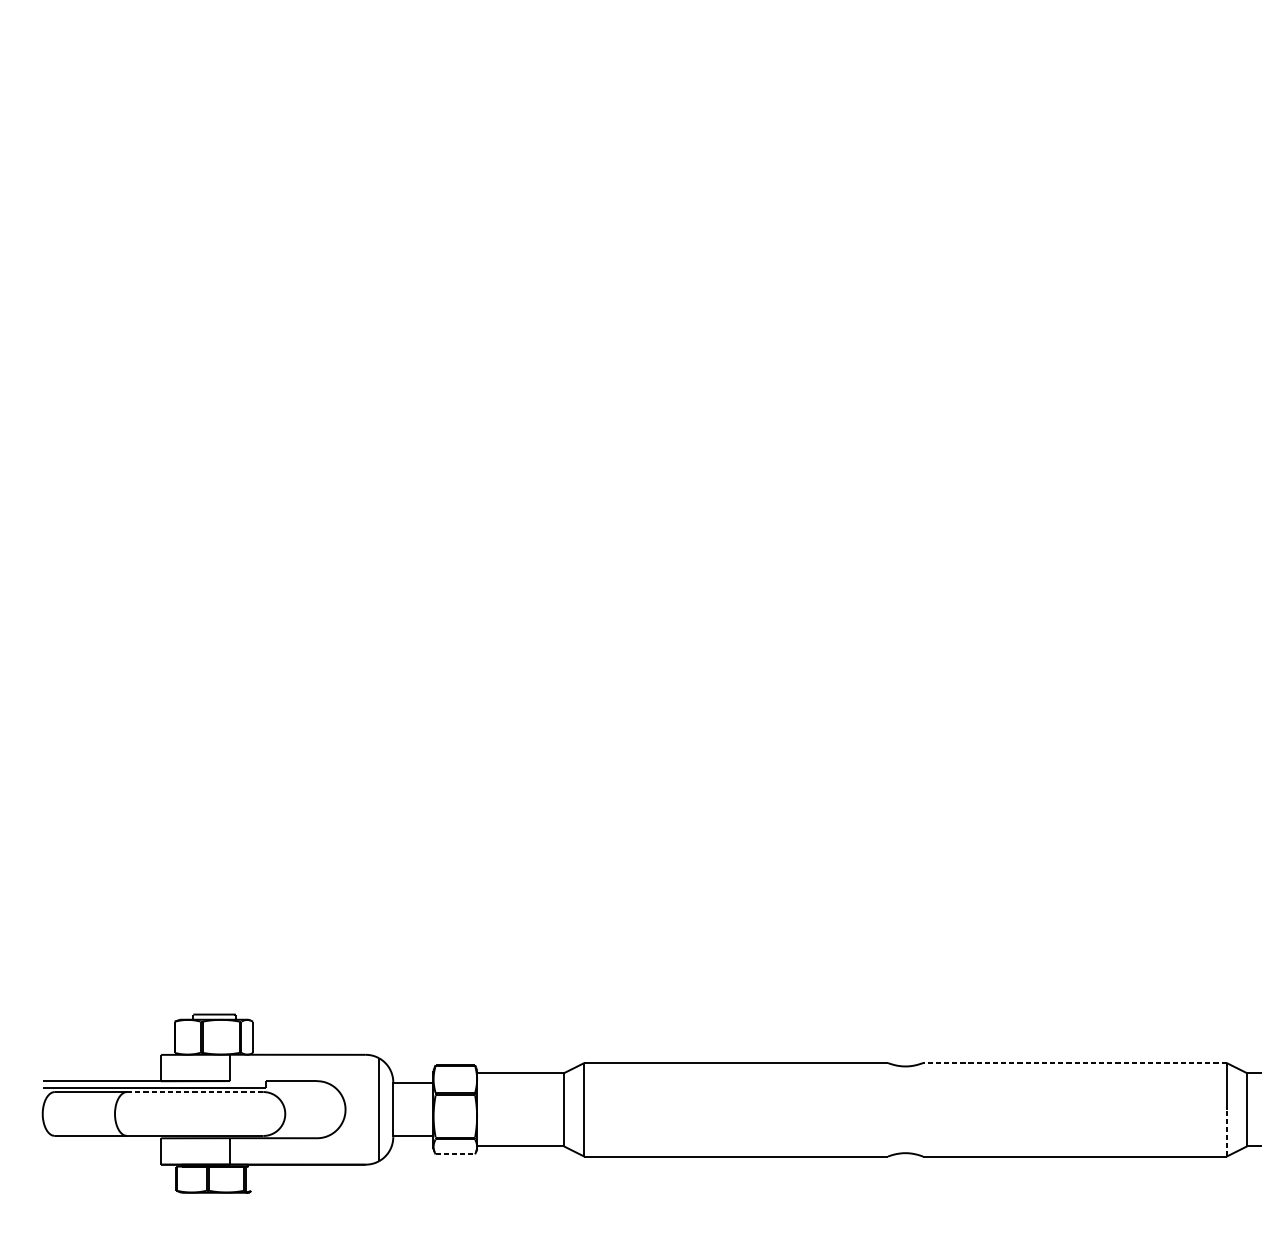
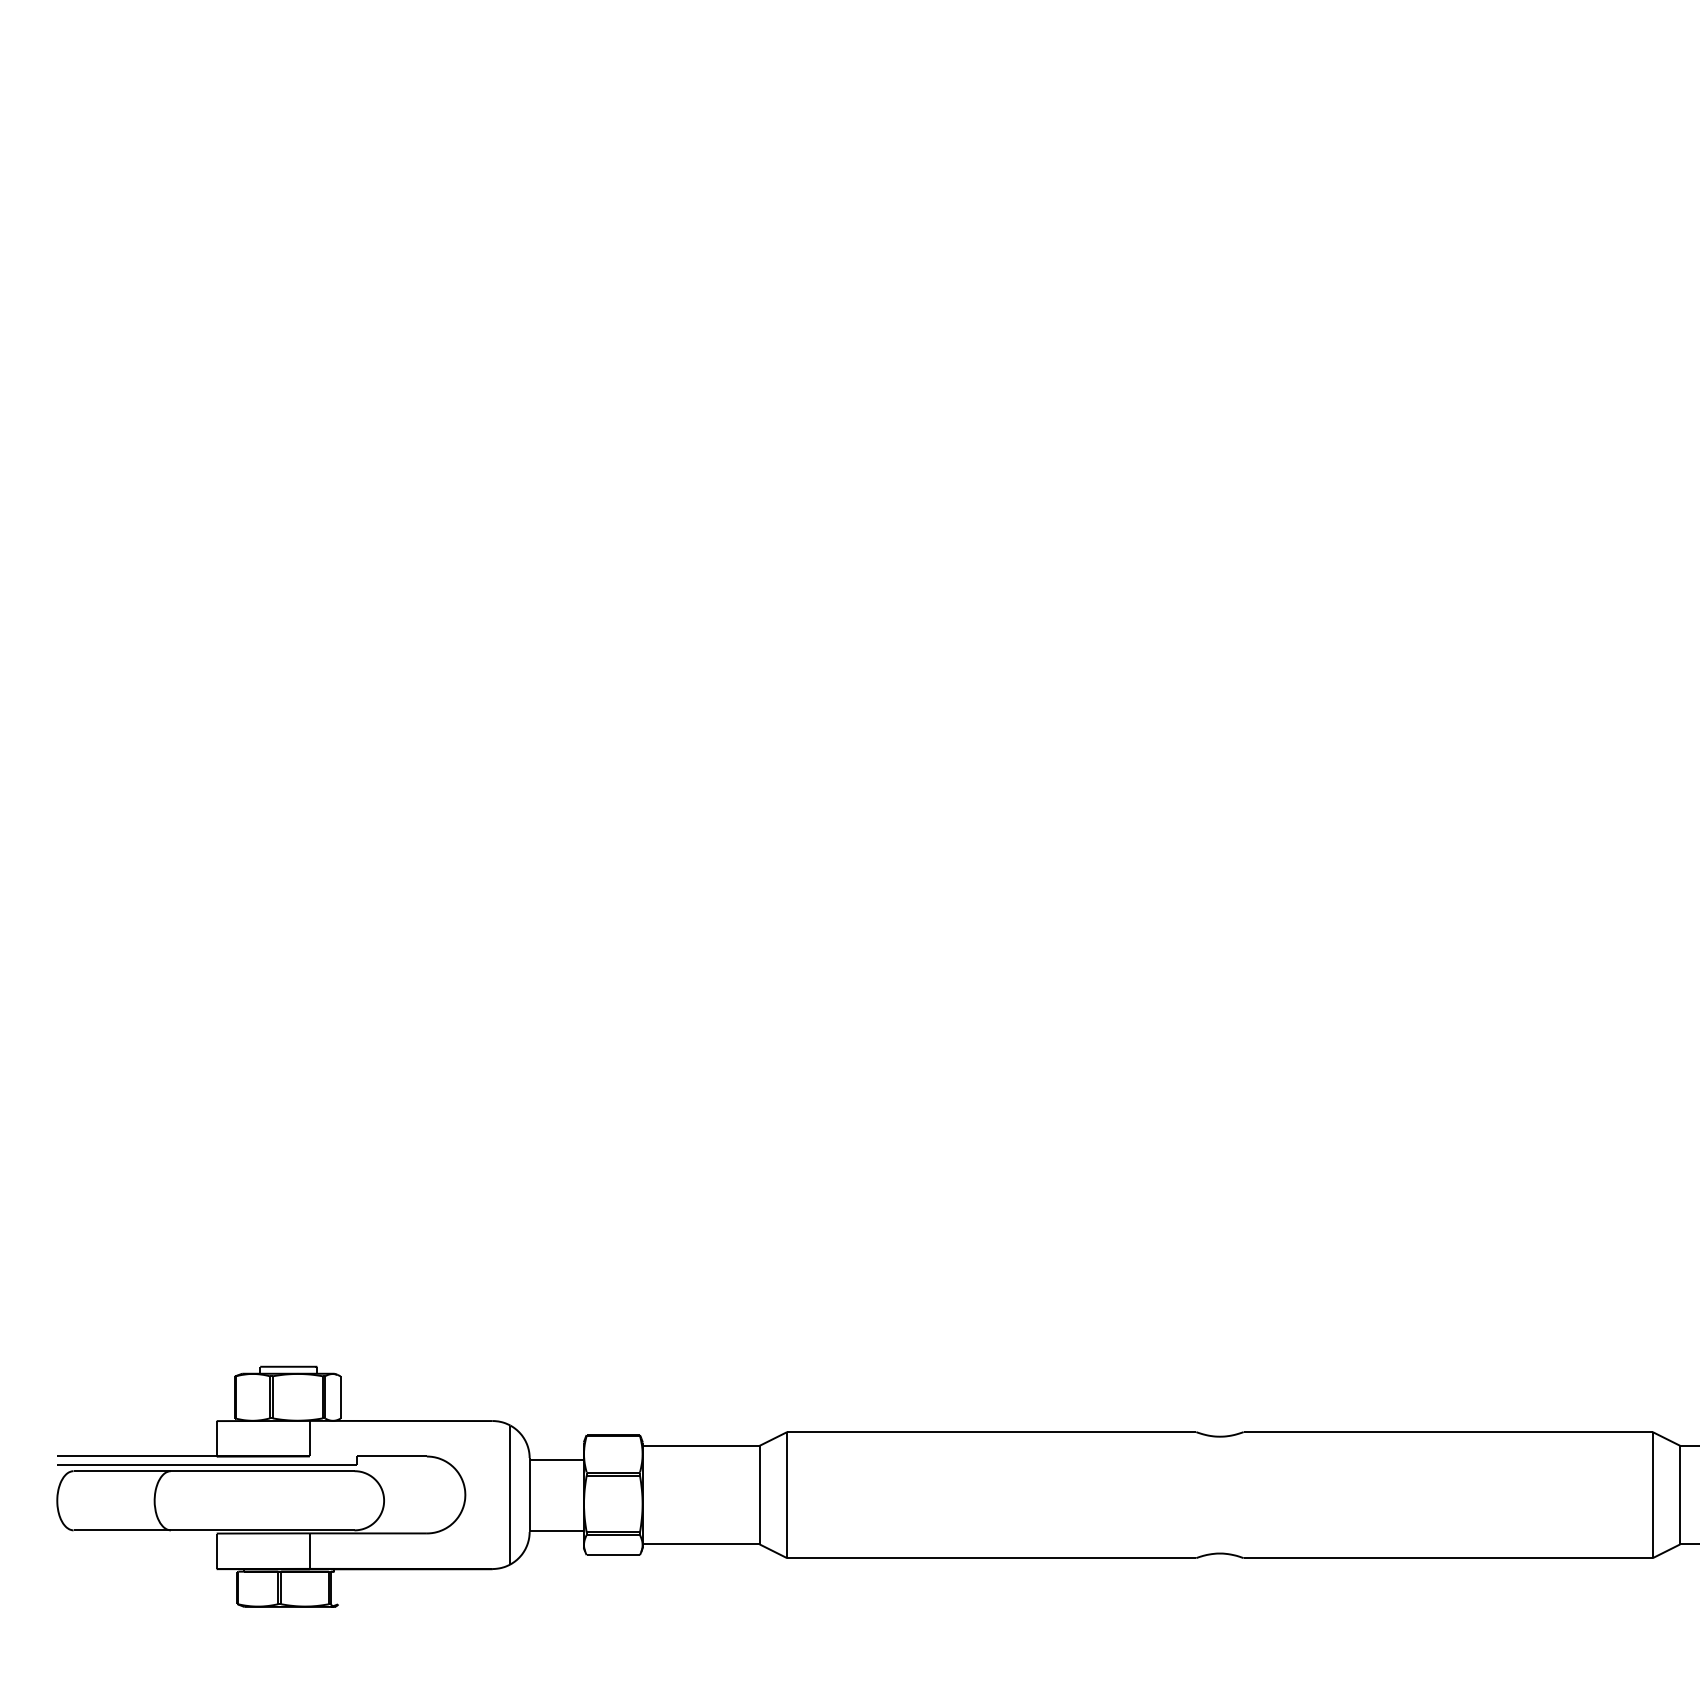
line: (1075, 1063) -> (1448, 1432), dashed -> solid
line: (195, 1092) -> (262, 1471), dashed -> solid
line: (1226, 1133) -> (1652, 1526), dashed -> solid
line: (455, 1154) -> (613, 1555), dashed -> solid

